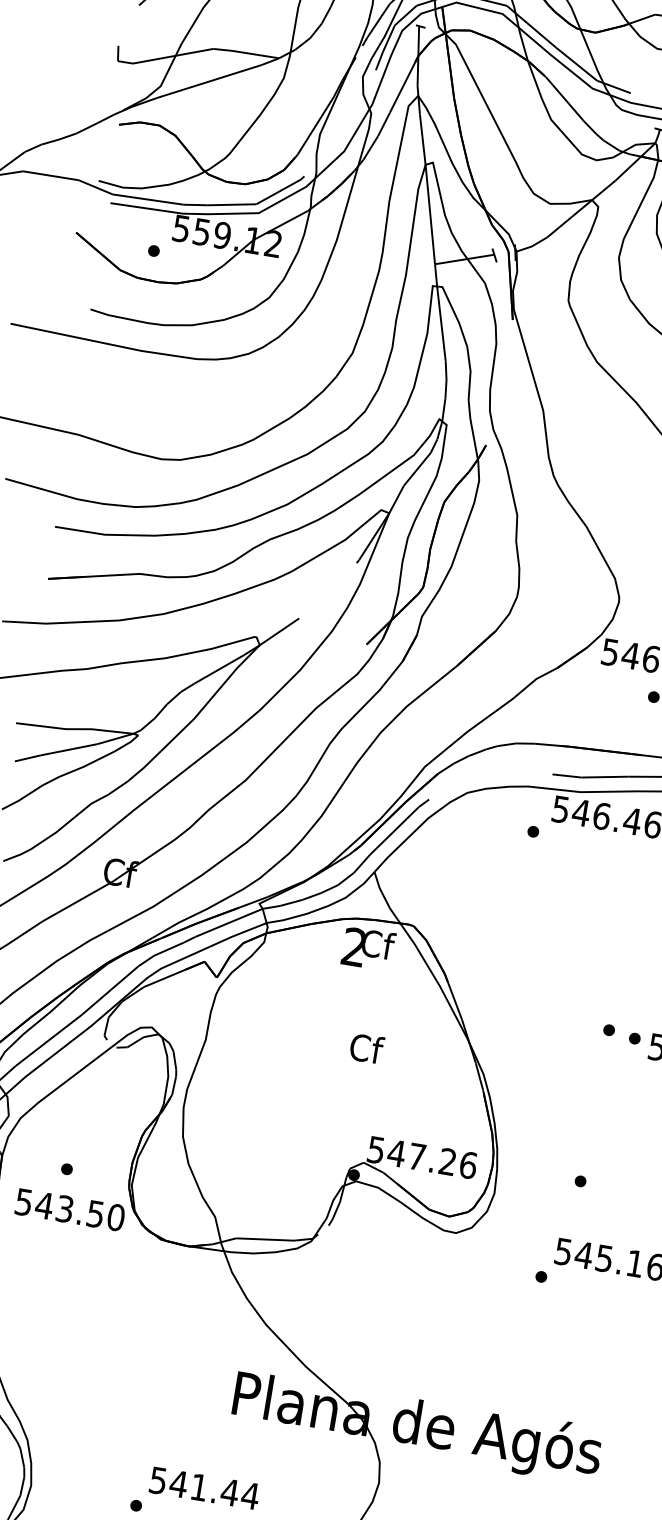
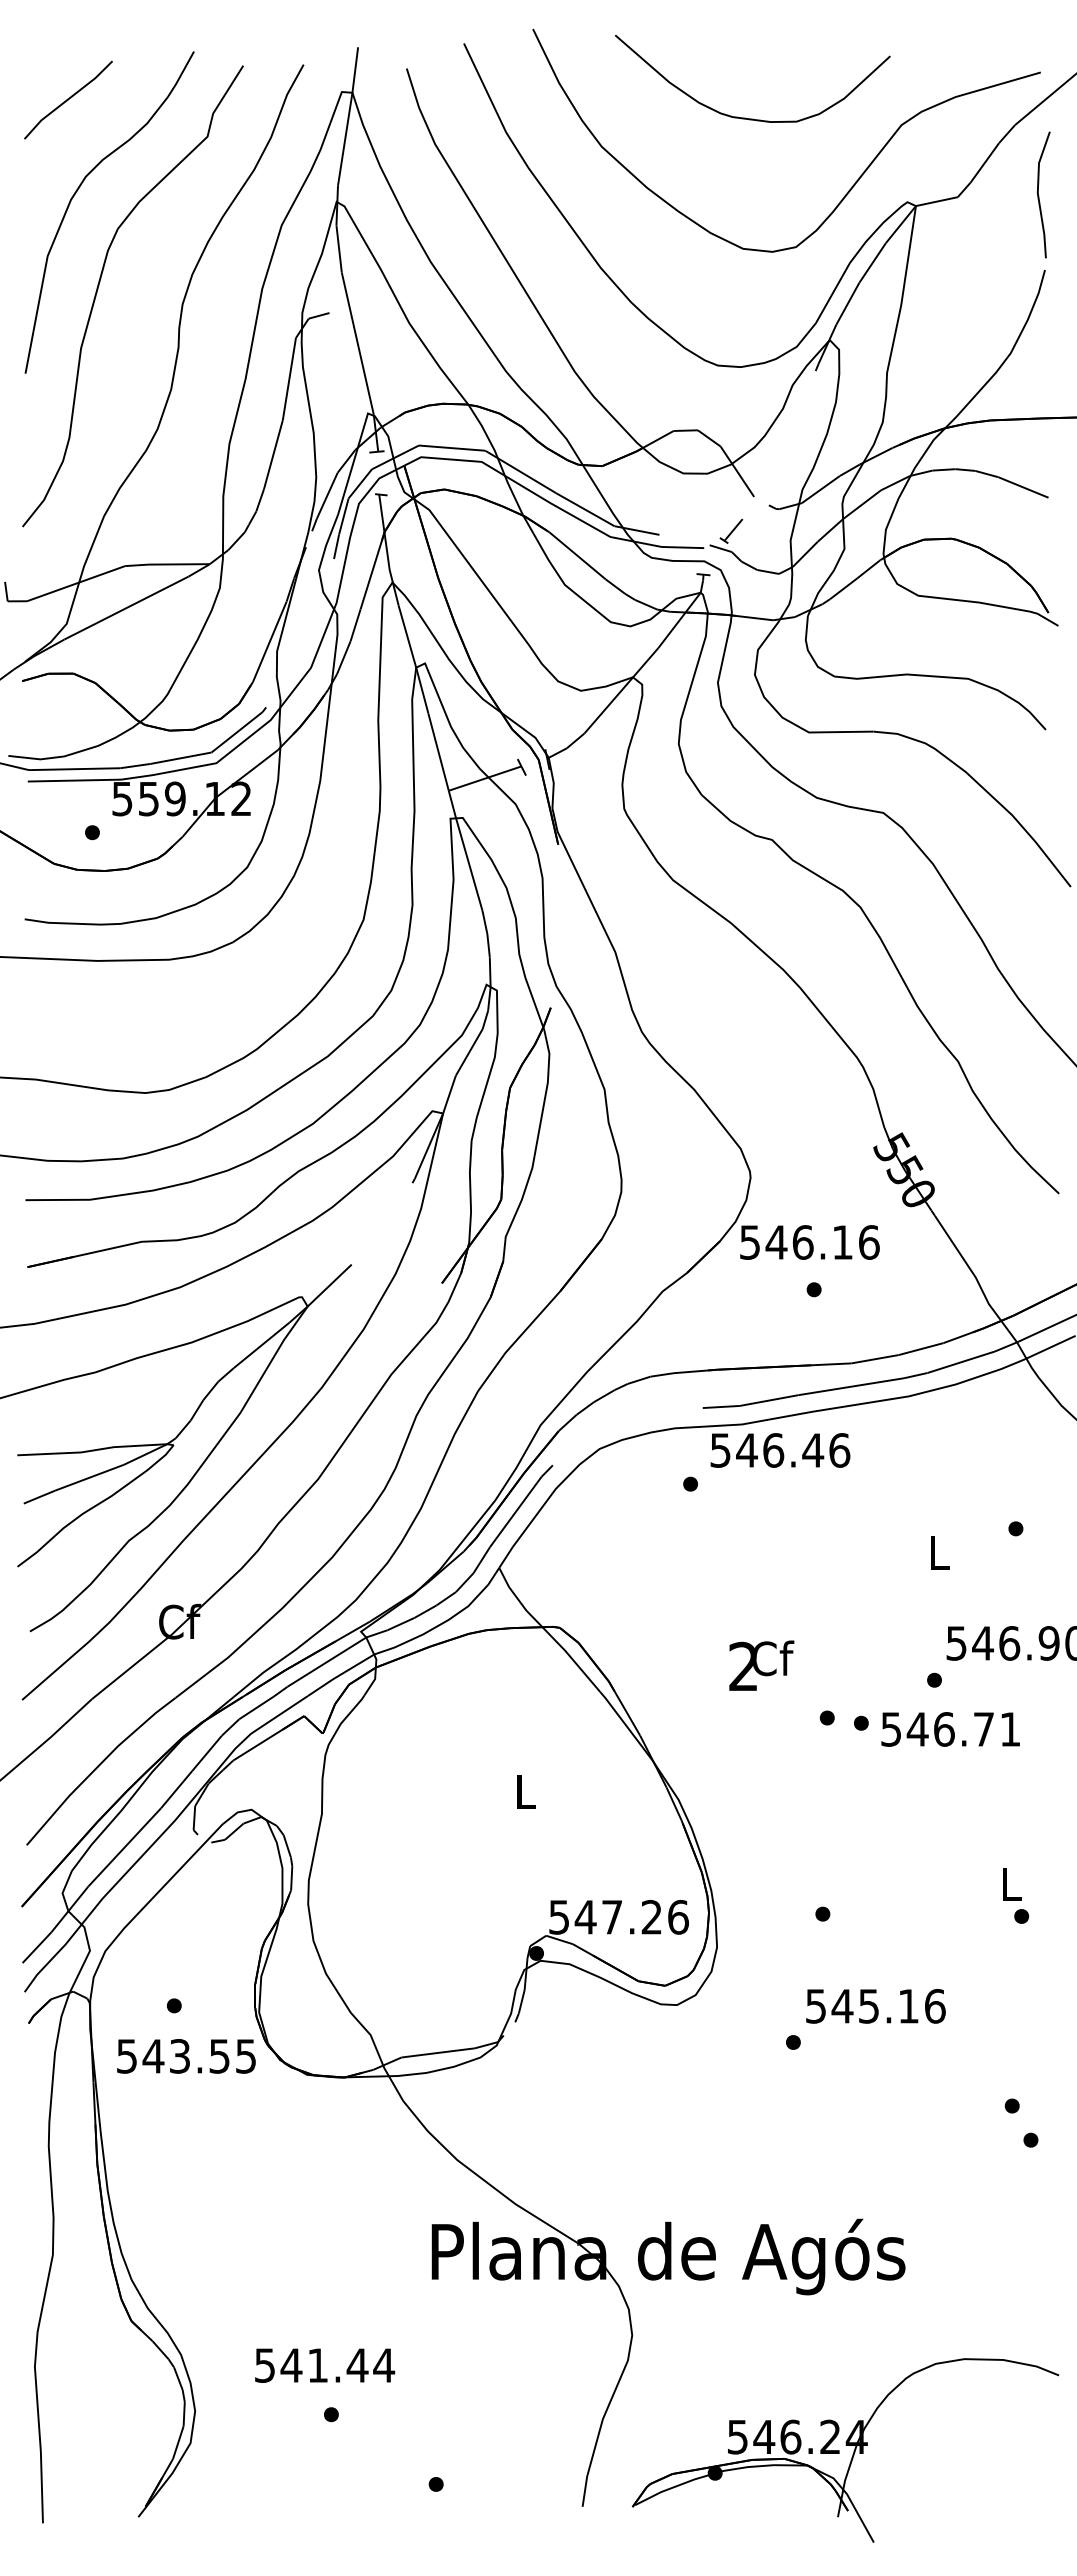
text: (368, 948) -> (761, 1665), moved
text: (366, 1048) -> (526, 1791), Cf -> L
text: (115, 1217) -> (245, 2056), 543.50 -> 543.55
text: (205, 1488) -> (325, 2365), moved

